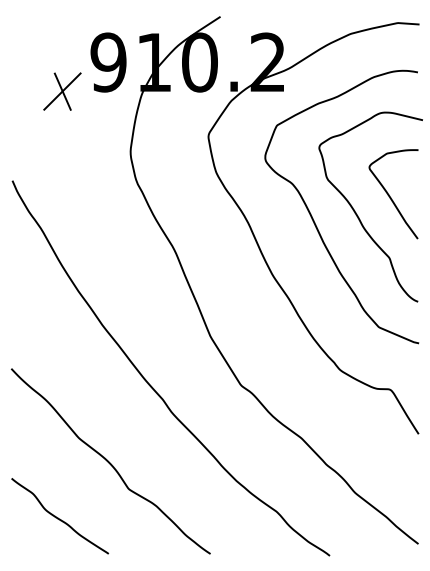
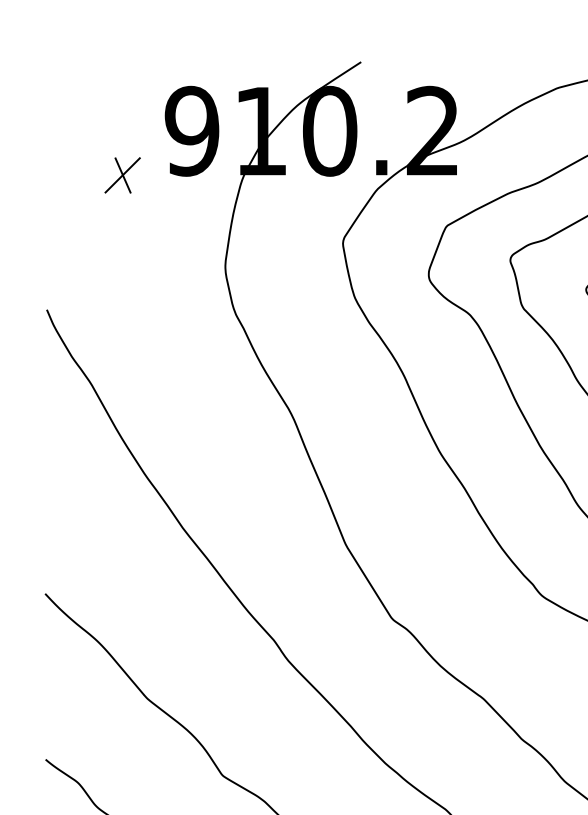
part: (62, 91) -> (122, 175), size x0.62

